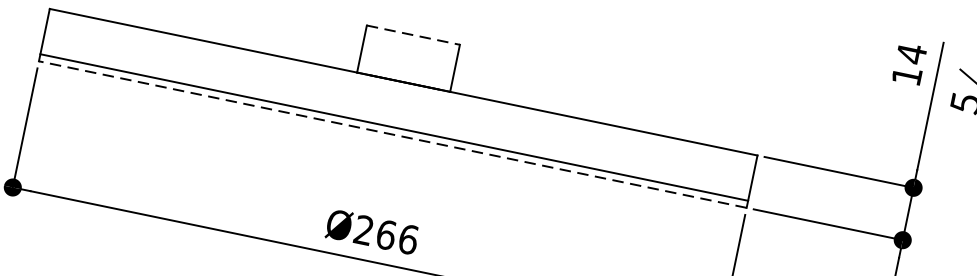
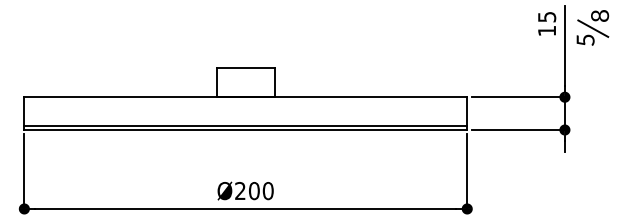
line: (414, 34) -> (246, 67), dashed -> solid
text: (912, 53) -> (547, 16), 14 -> 15
line: (392, 135) -> (245, 130), dashed -> solid
text: (397, 236) -> (261, 190), Ø266 -> Ø200

